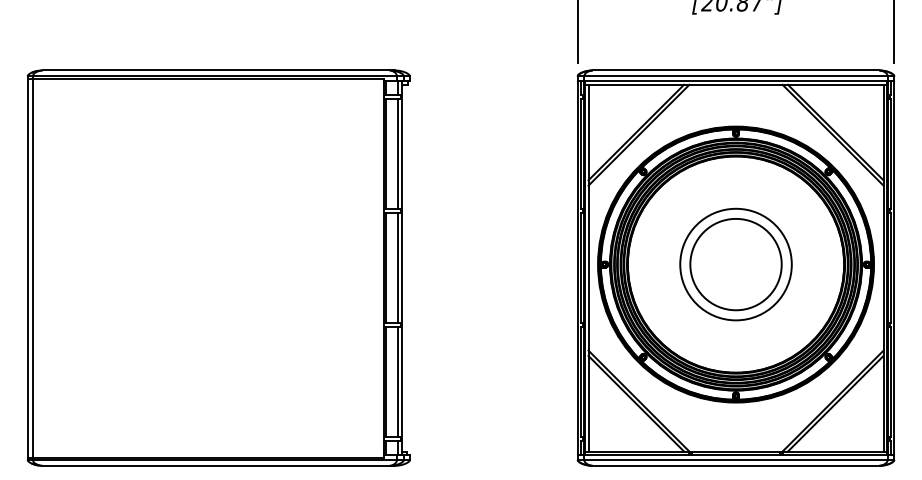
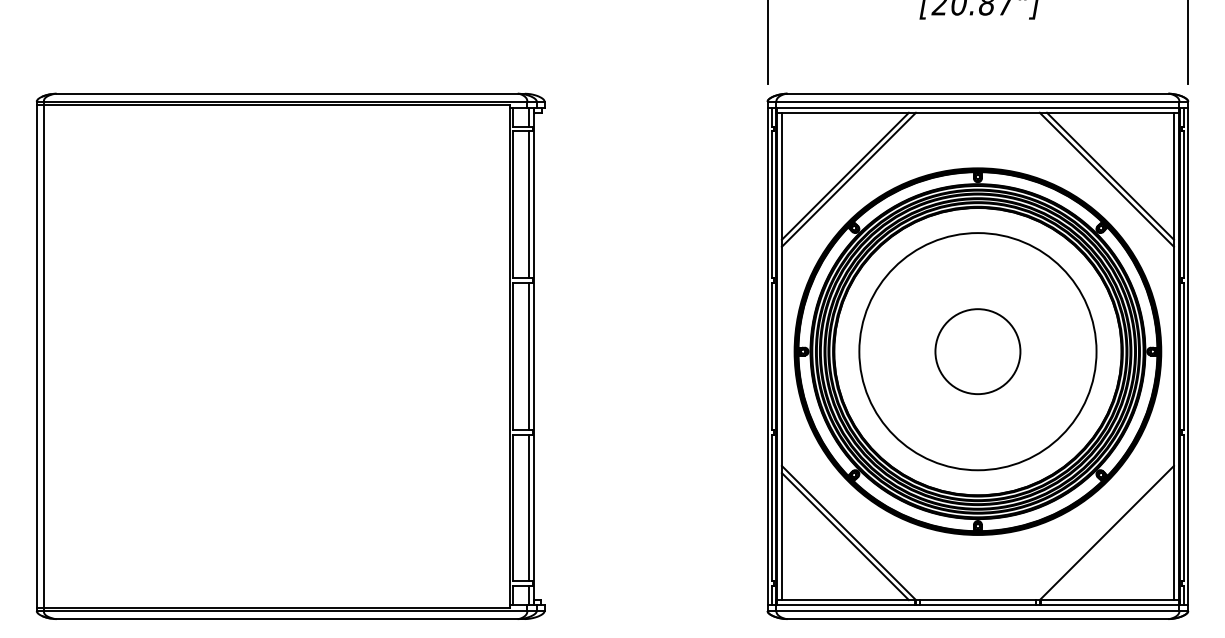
circle: (735, 264) -> (977, 351), size x0.7
circle: (735, 264) -> (977, 351), size x1.6
line: (835, 403) -> (1109, 536), removed

